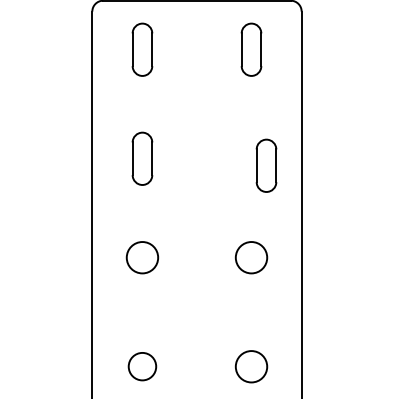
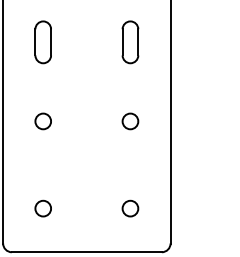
part: (266, 165) -> (130, 42), moved
circle: (142, 257) -> (43, 121), size x0.62
circle: (251, 257) -> (130, 121), size x0.62
circle: (142, 366) -> (43, 208), size x0.71
circle: (251, 366) -> (130, 208), size x0.62

